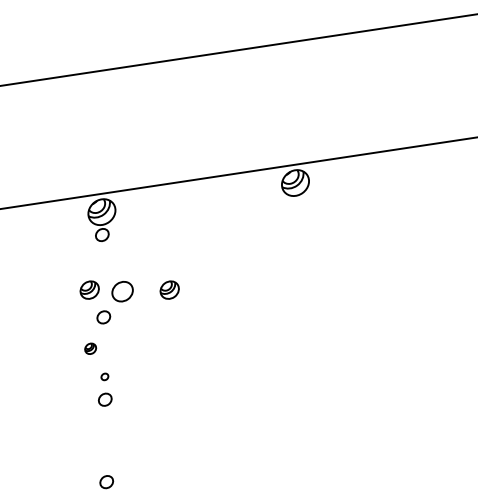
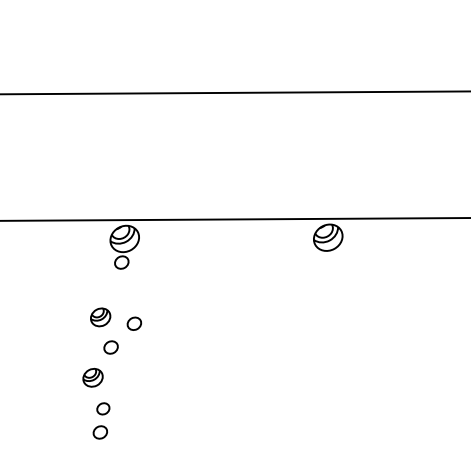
part: (169, 289) -> (182, 328), removed
part: (122, 291) -> (134, 323), size x0.62
part: (90, 348) -> (92, 377), size x1.67
part: (104, 376) -> (103, 408), size x1.67

